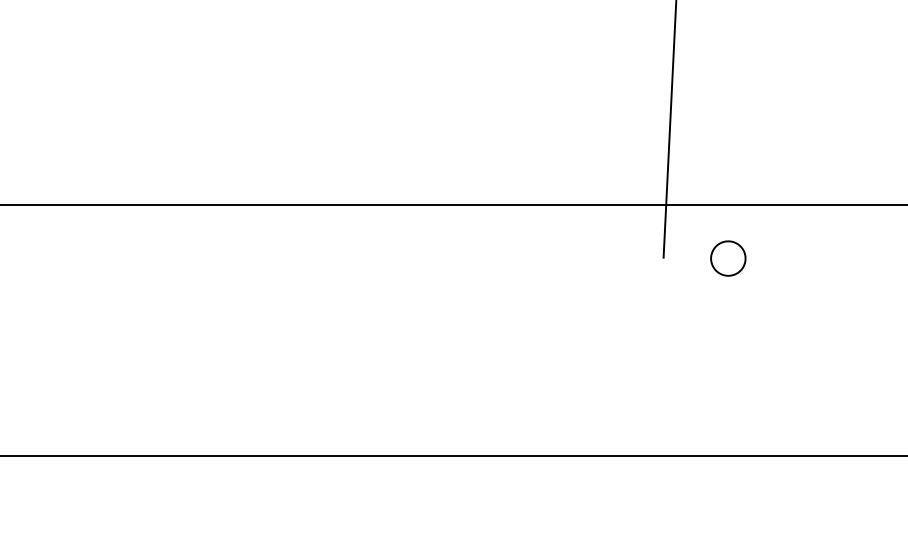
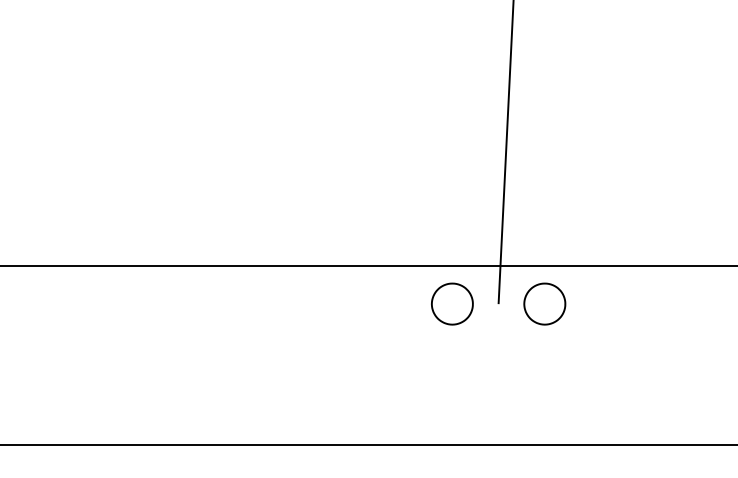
part: (599, 257) -> (452, 303), added
part: (727, 257) -> (544, 303), size x1.67

